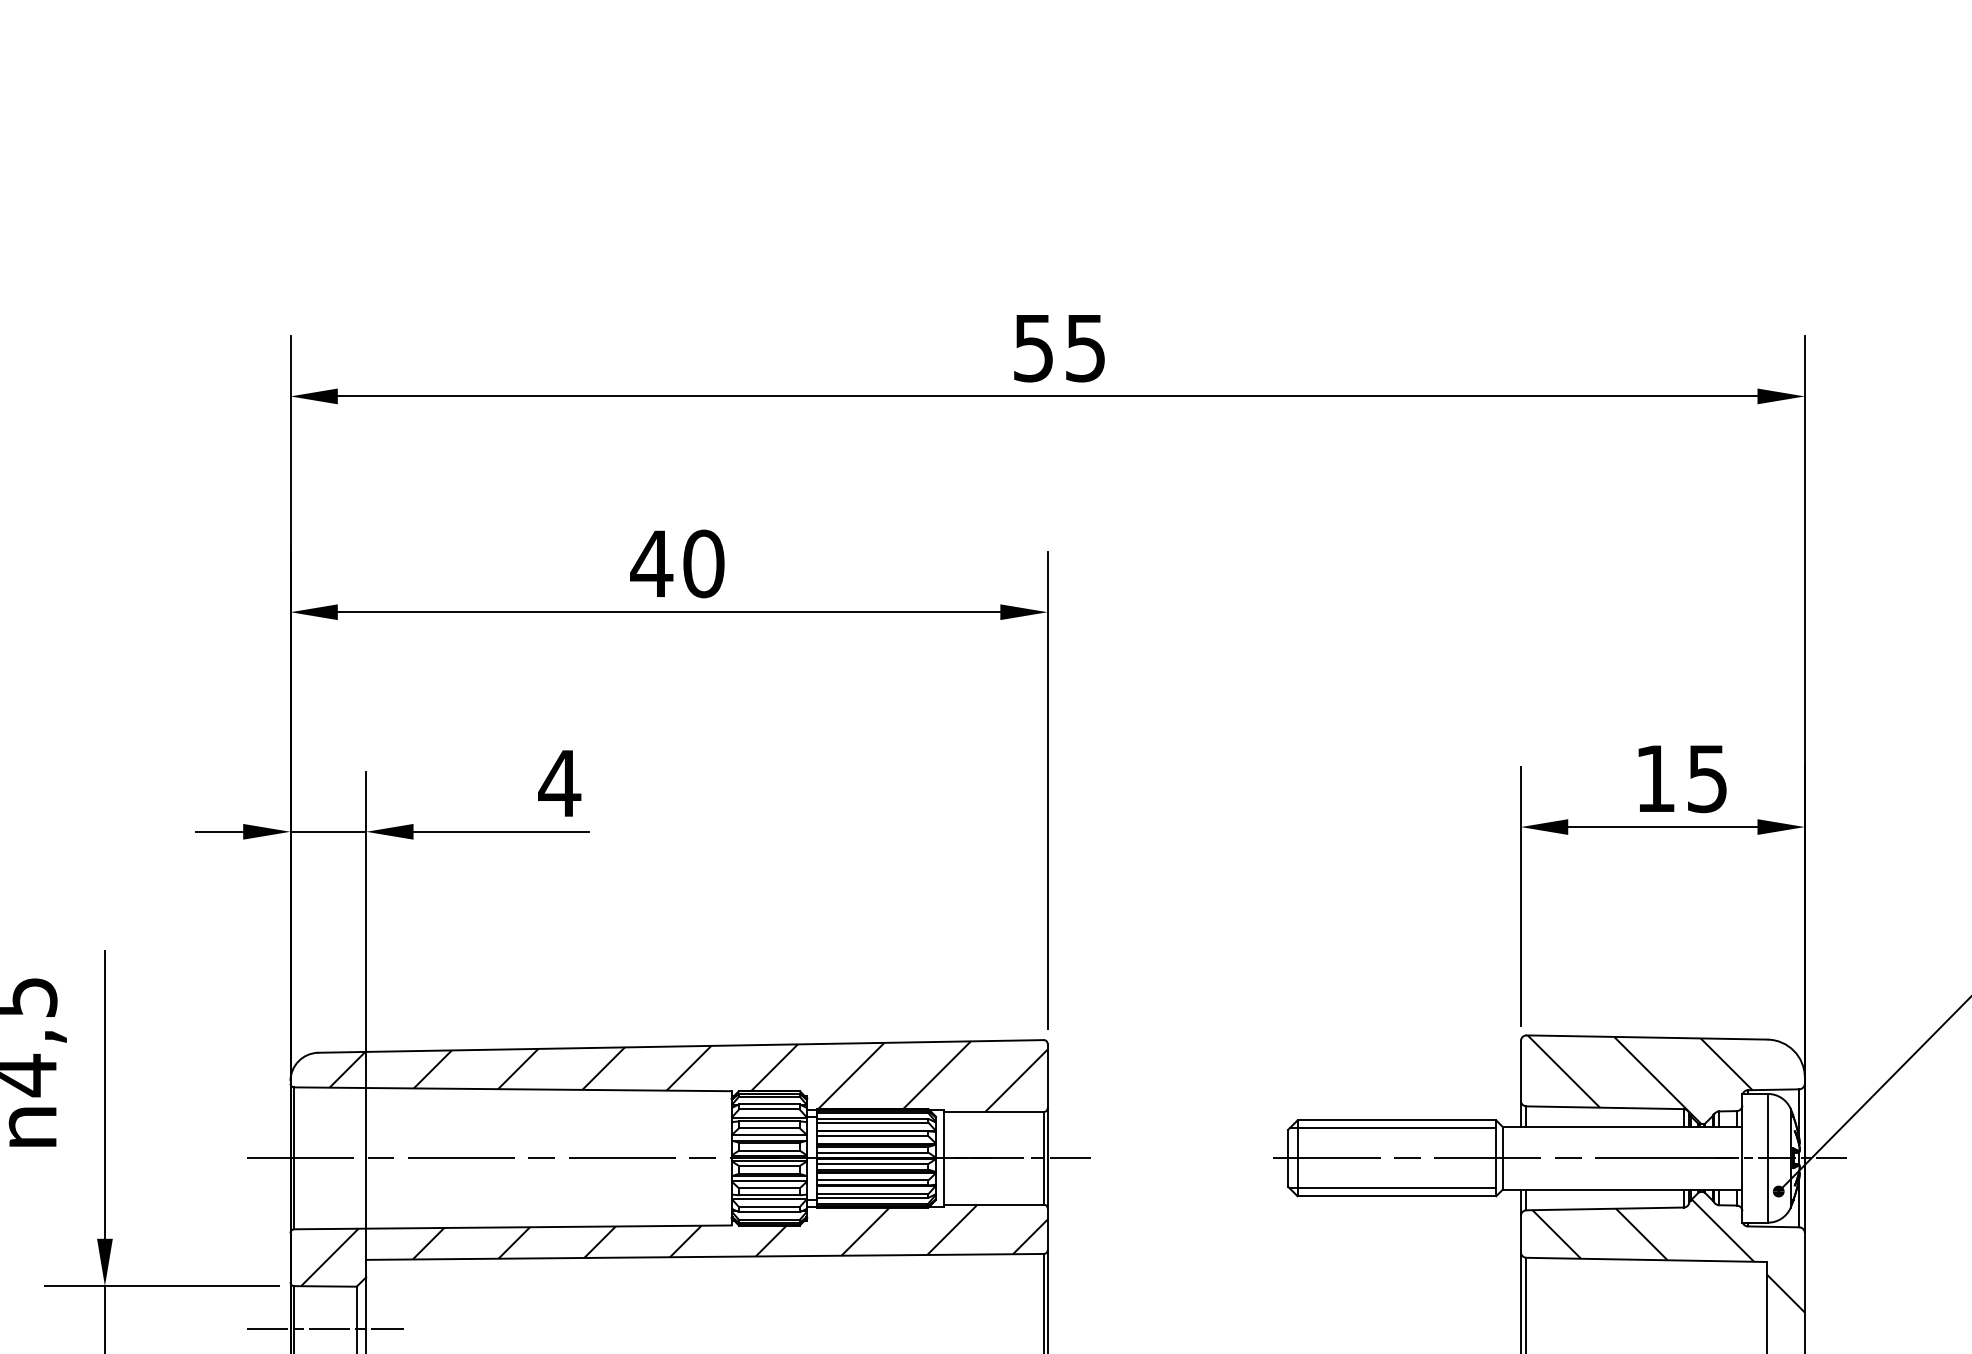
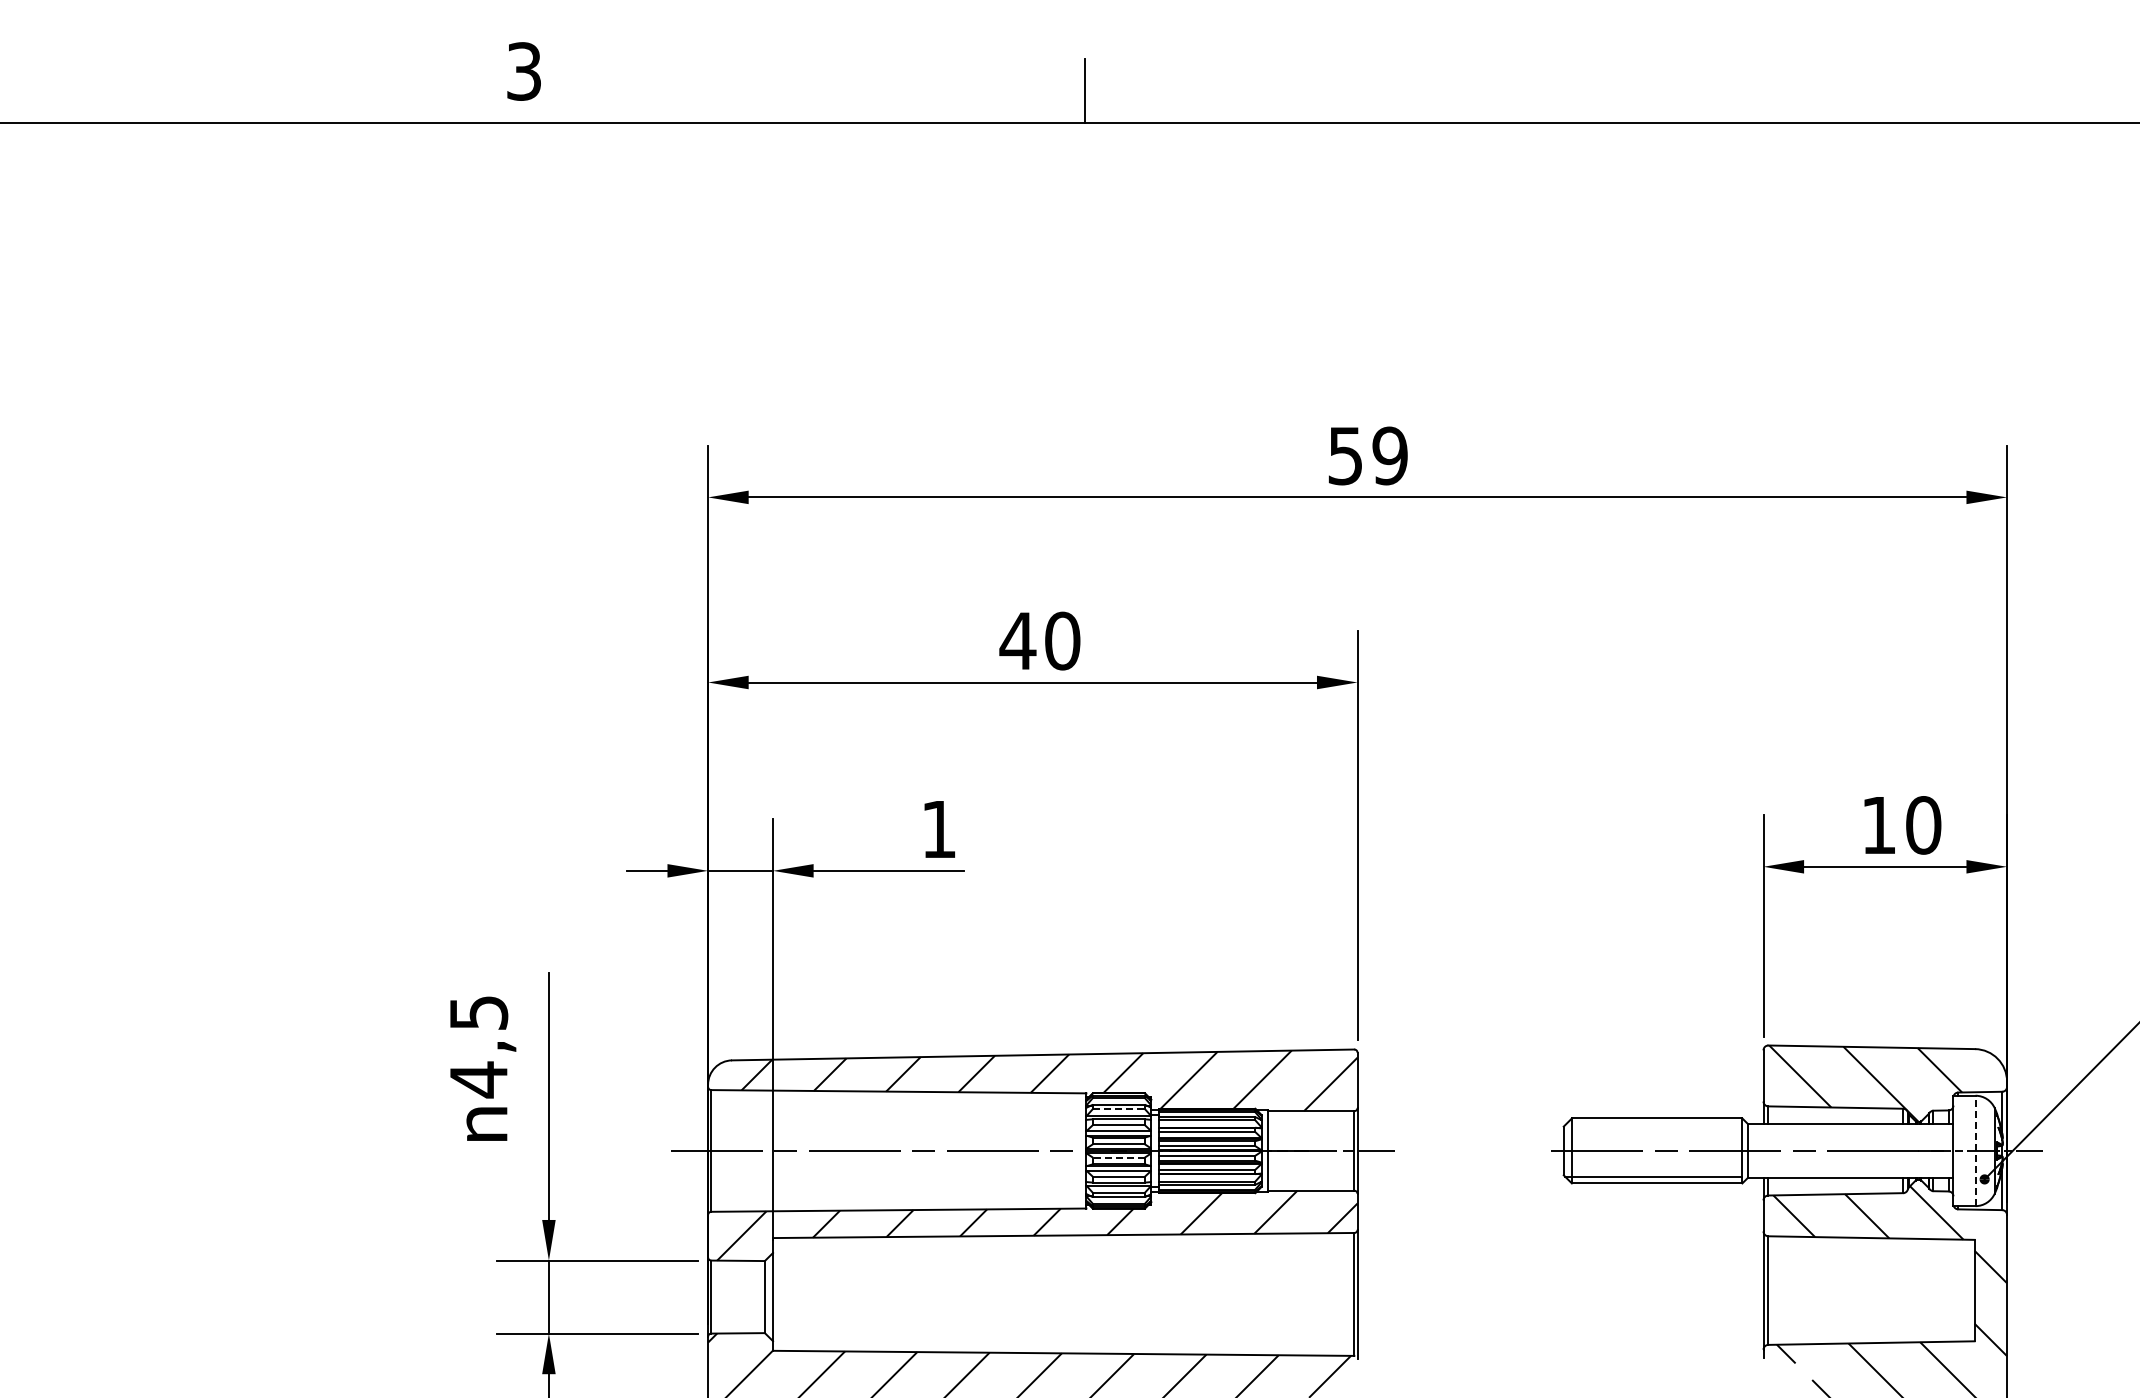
text: (1084, 347) -> (1389, 455), 55 -> 59
text: (1707, 778) -> (1923, 825), 15 -> 10
text: (559, 783) -> (938, 829), 4 -> 1
line: (768, 1110) -> (1118, 1109), solid -> dashed
line: (1392, 1128) -> (1653, 1125), removed
line: (1768, 1157) -> (1975, 1150), solid -> dashed
line: (768, 1165) -> (1118, 1157), solid -> dashed
line: (324, 1329) -> (737, 1297), removed

